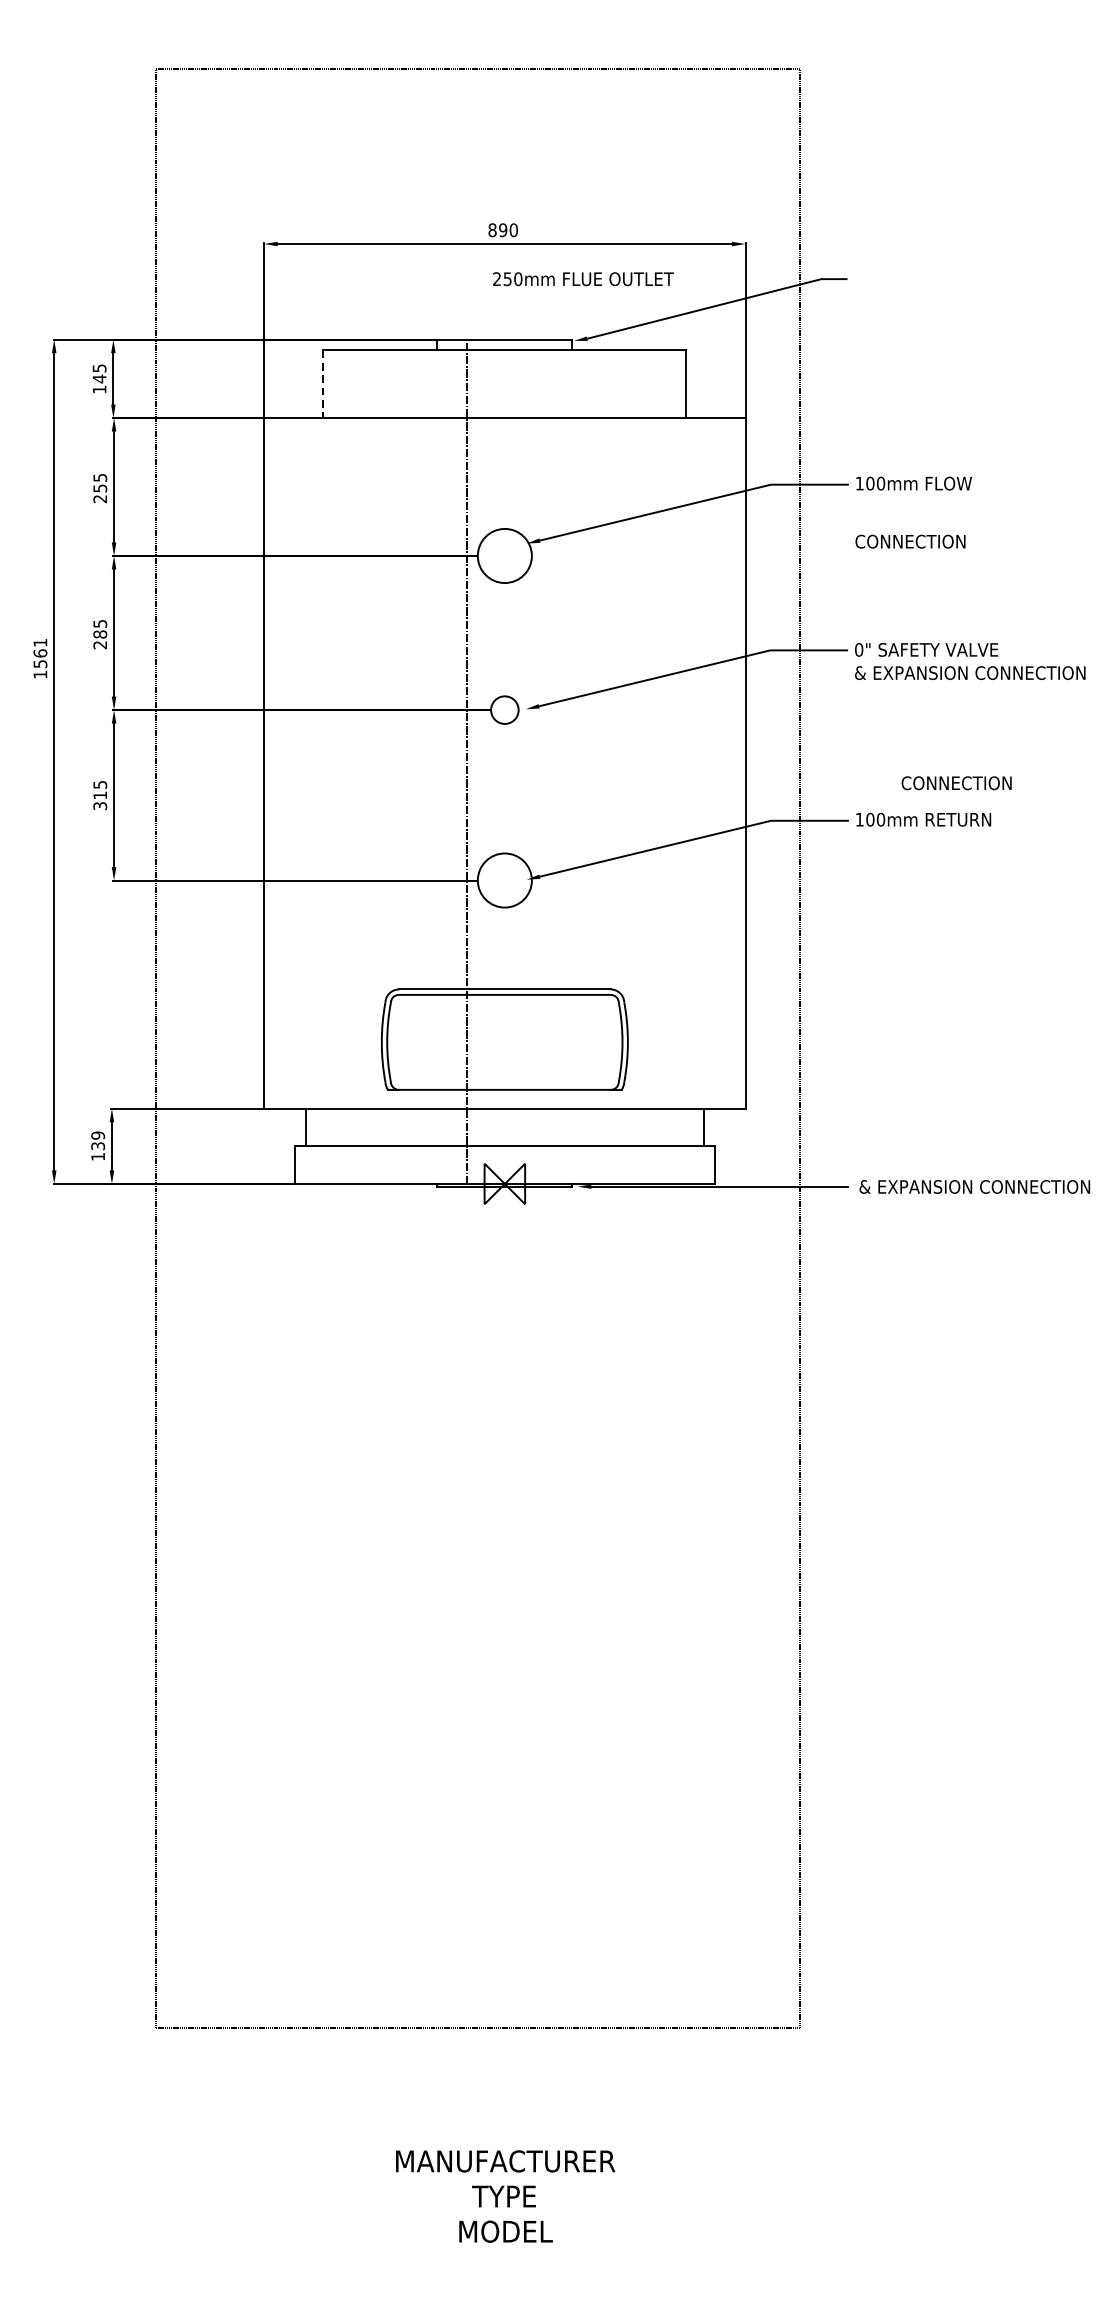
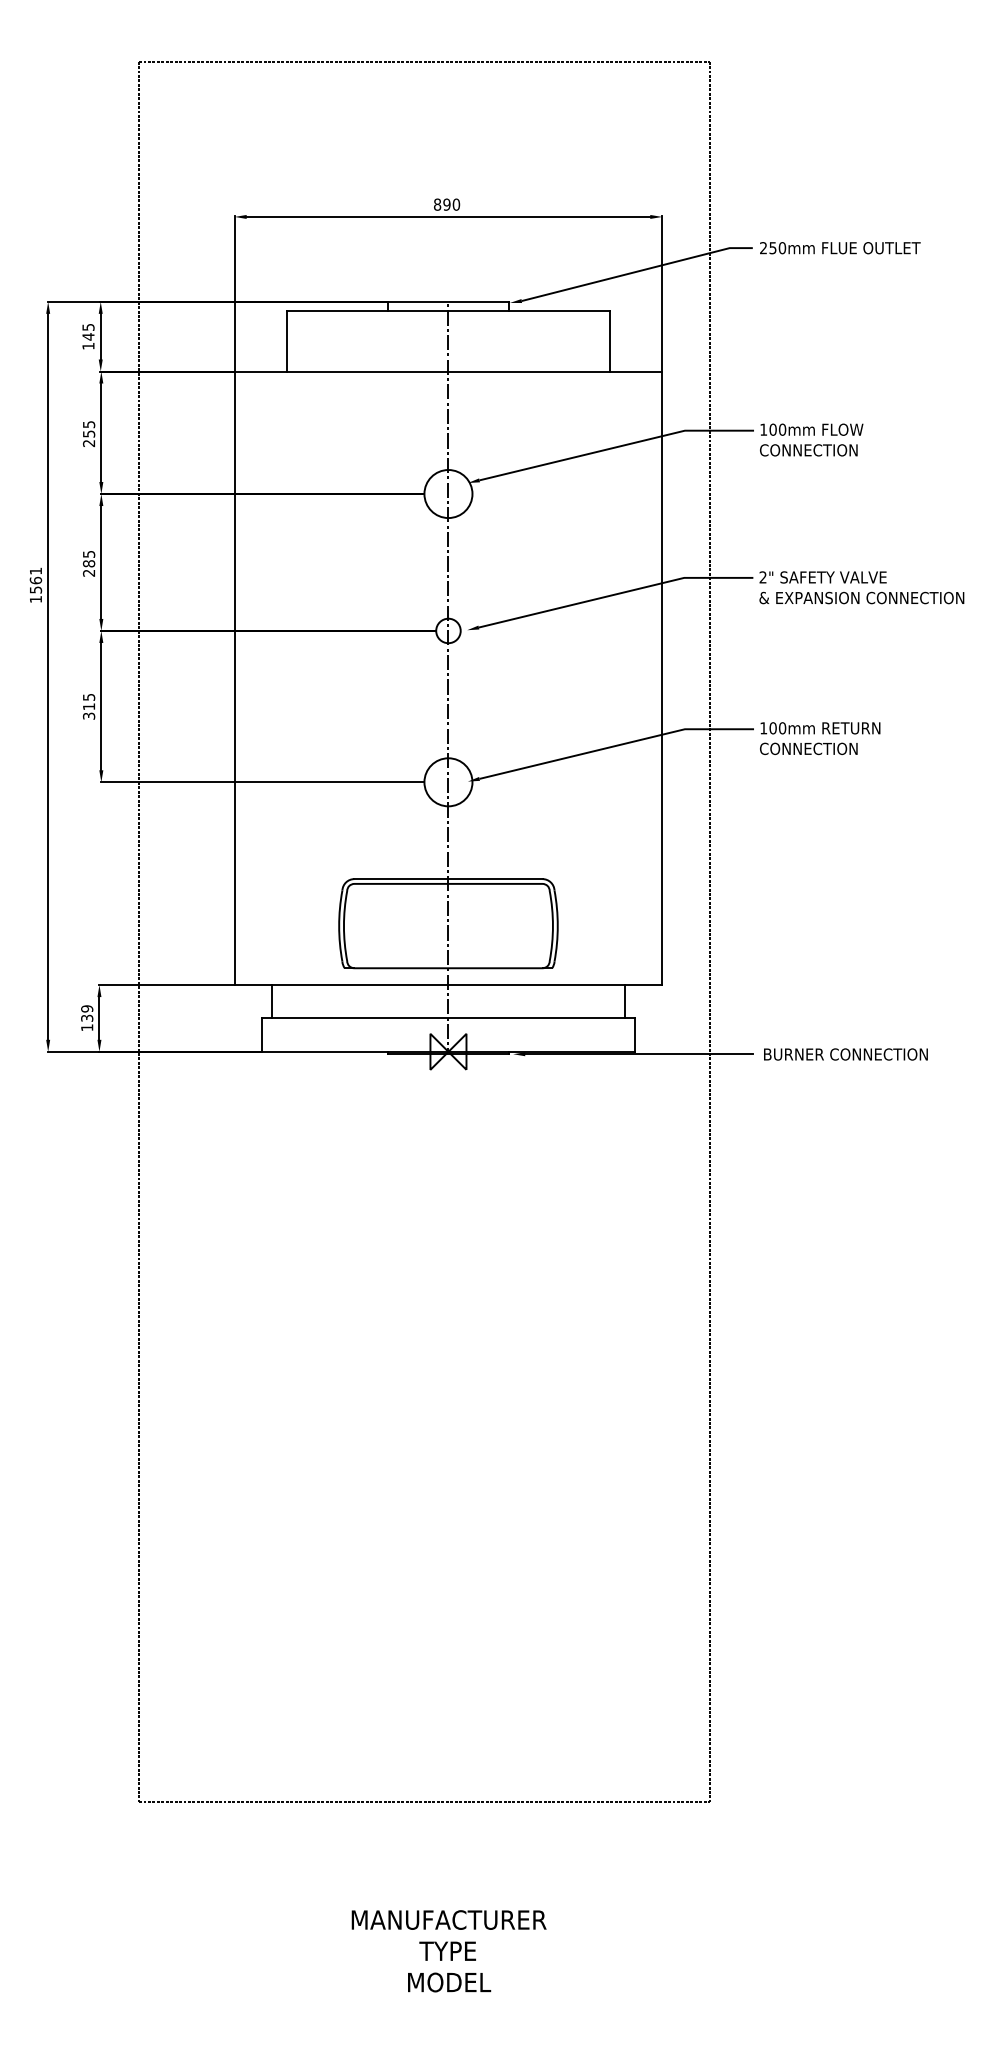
text: (583, 279) -> (840, 248), moved
line: (323, 384) -> (287, 341), dashed -> solid
text: (910, 541) -> (808, 450), moved
text: (858, 649) -> (762, 577), 0" -> 2"
line: (466, 761) -> (448, 676), moved
text: (956, 782) -> (808, 748), moved
text: (974, 1186) -> (865, 1054), & EXPANSION CONNECTION -> BURNER CONNECTION

